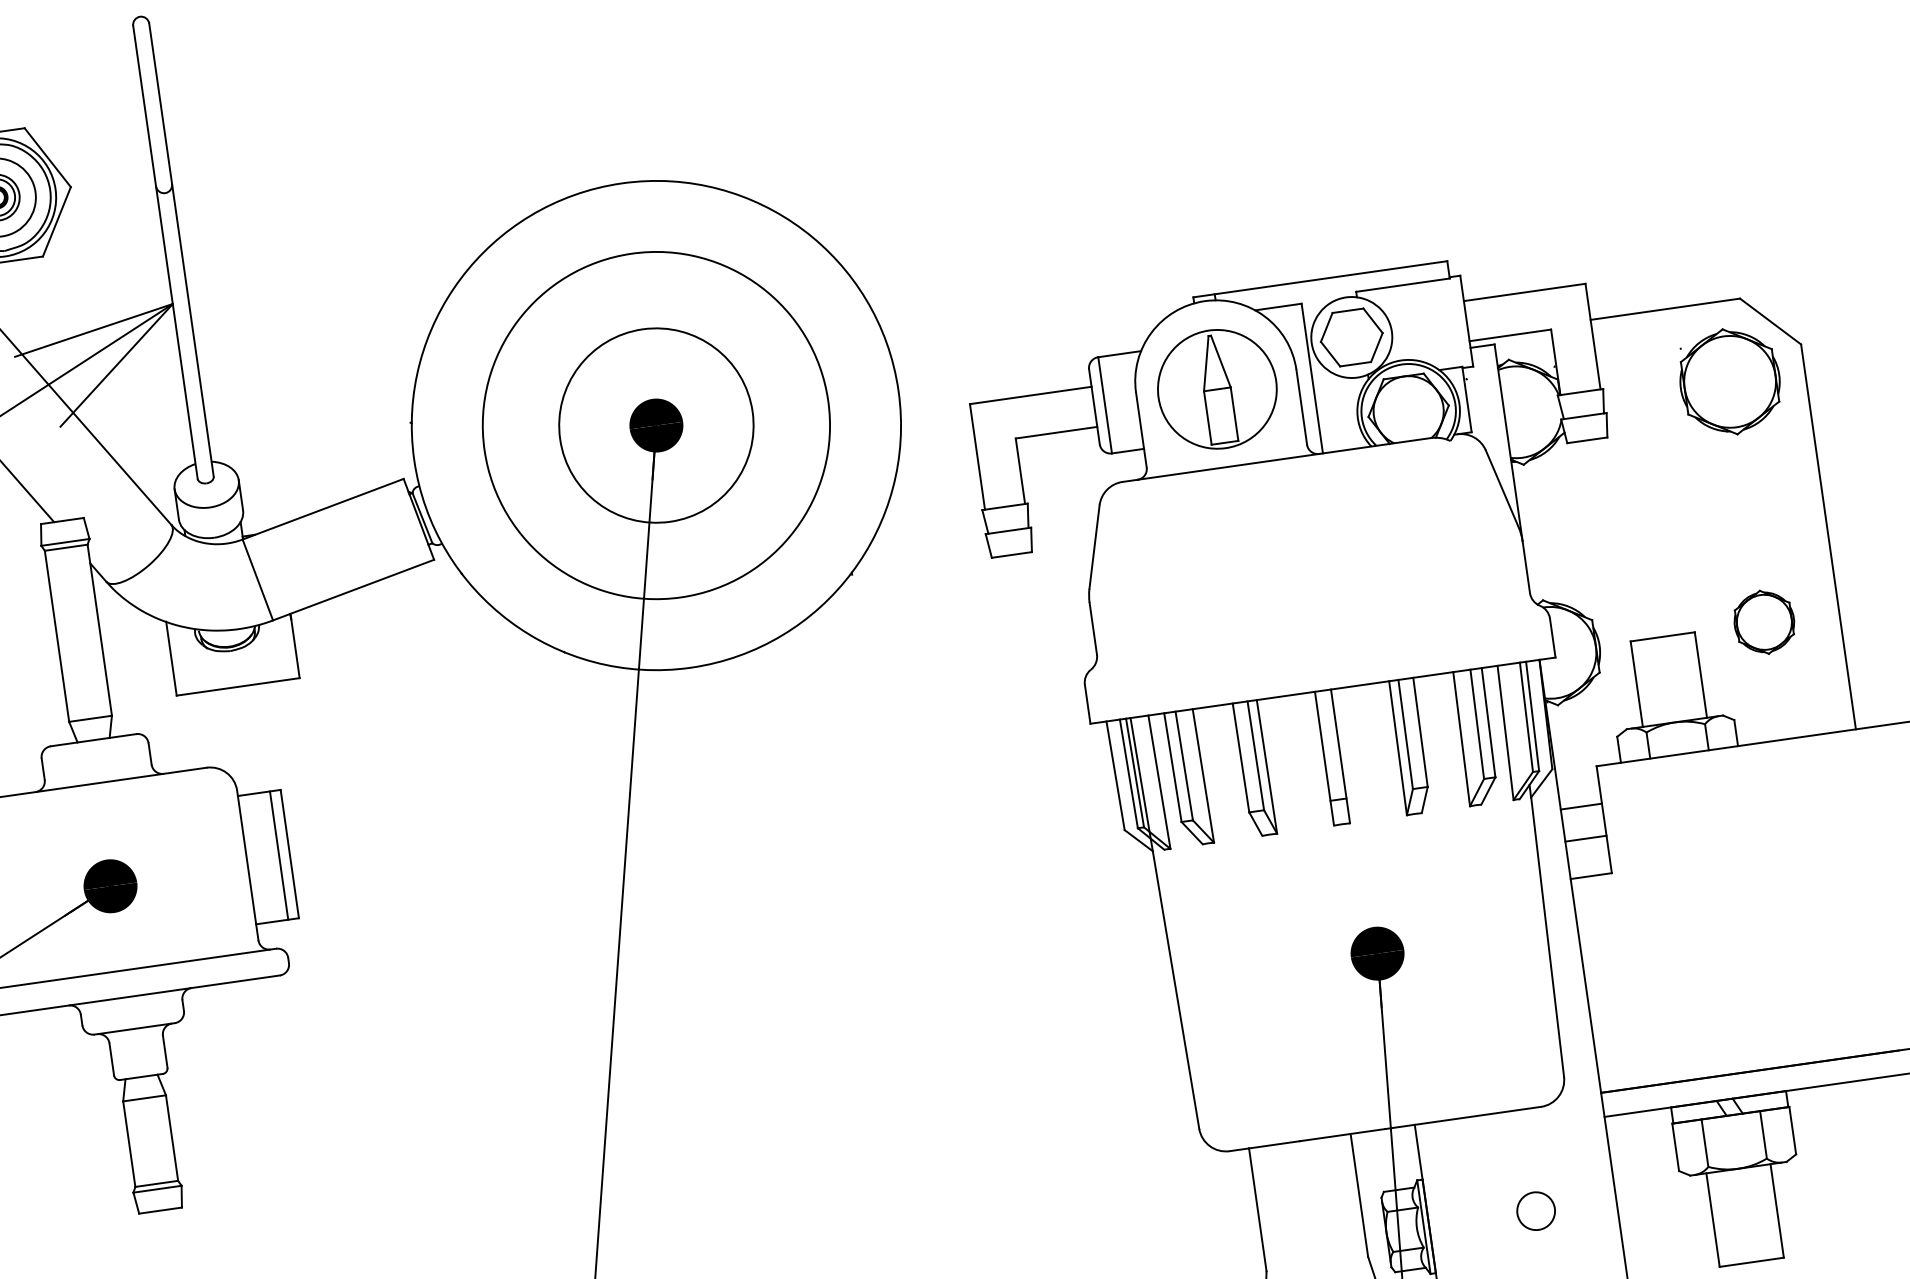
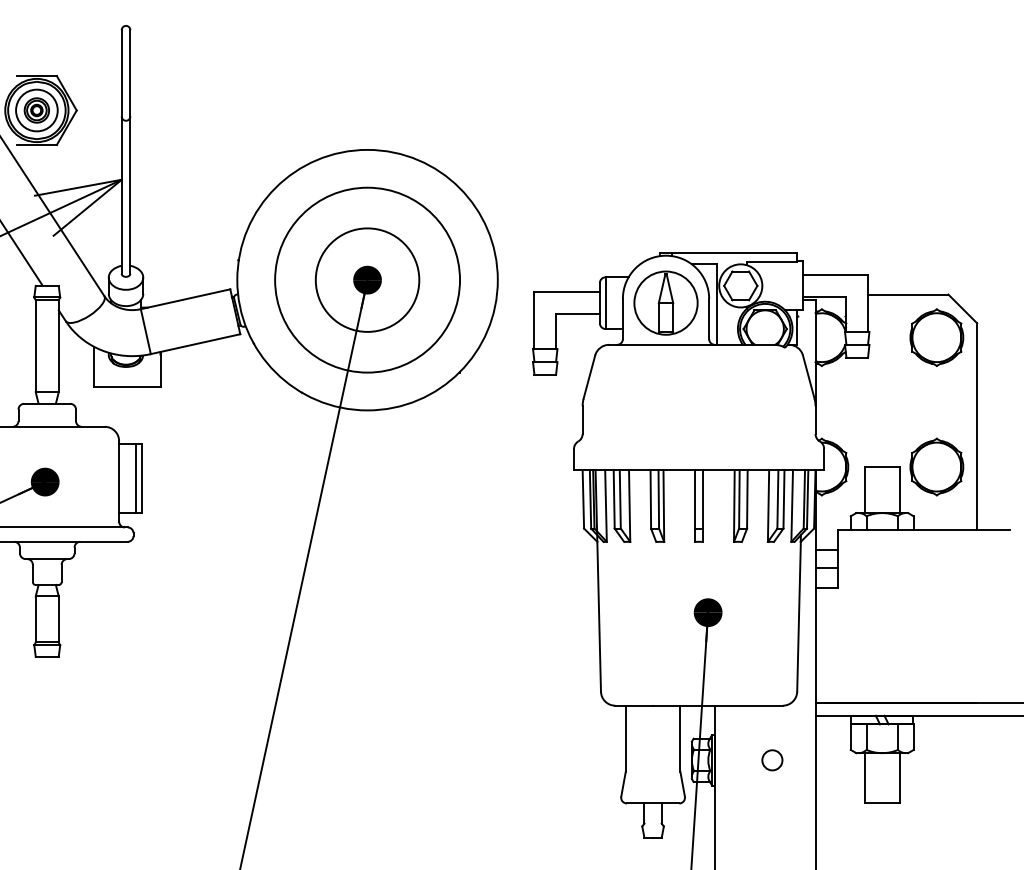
part: (1763, 621) -> (936, 466), size x1.67

